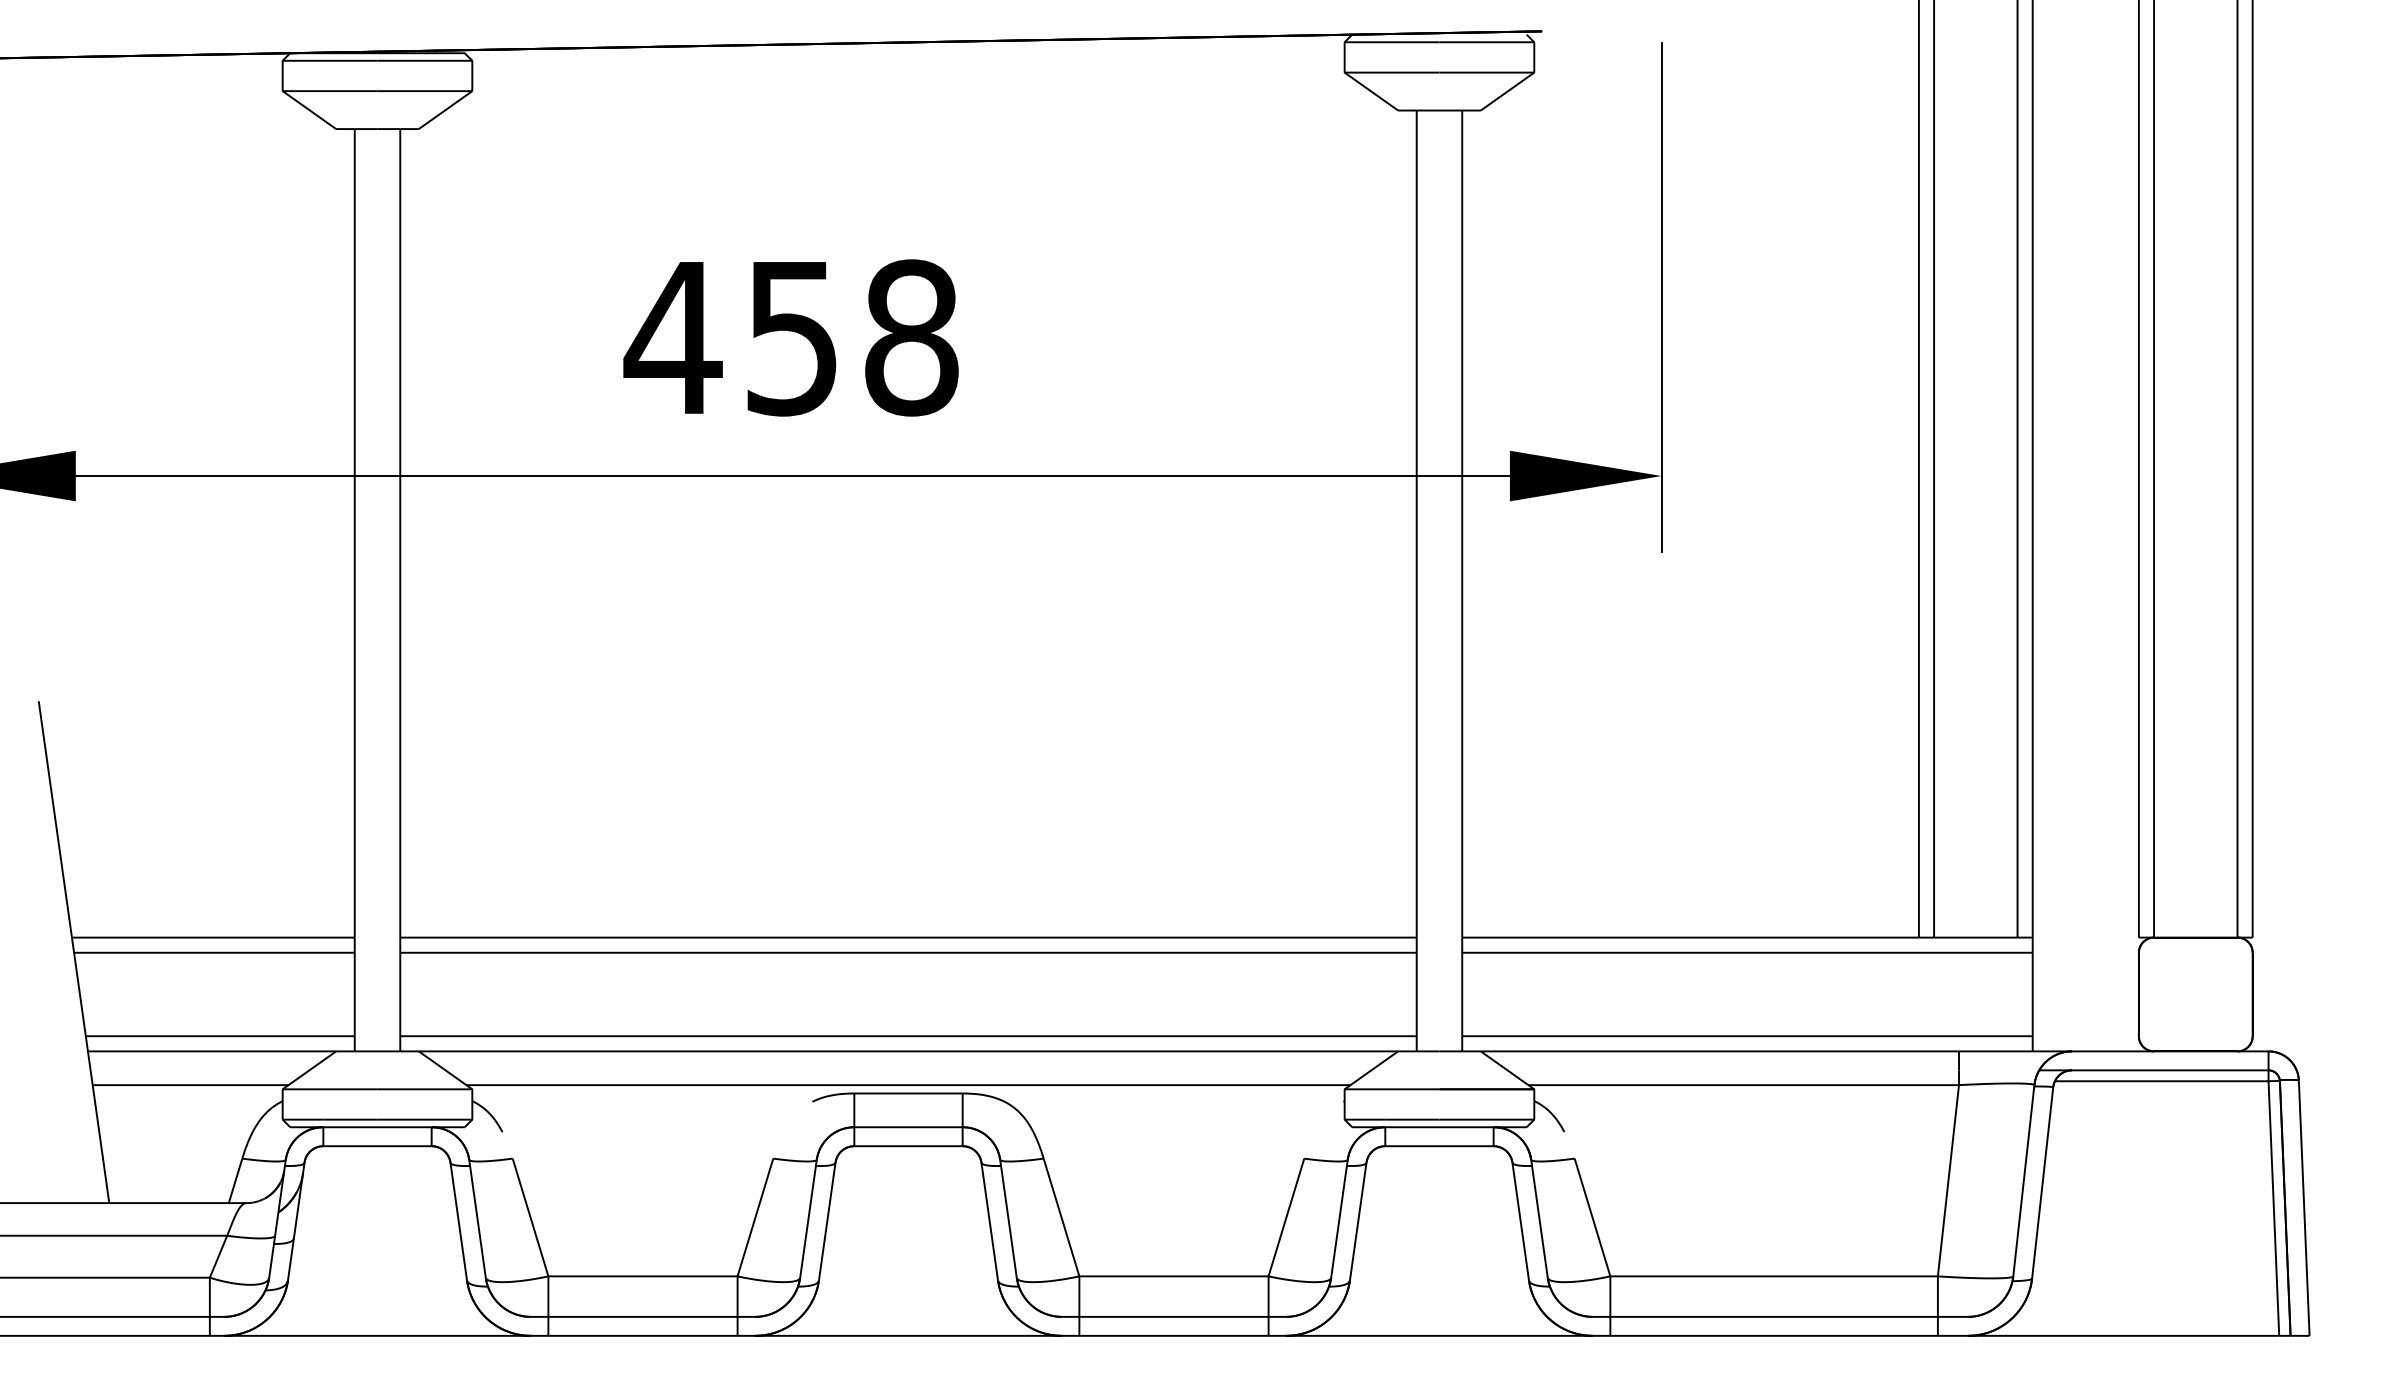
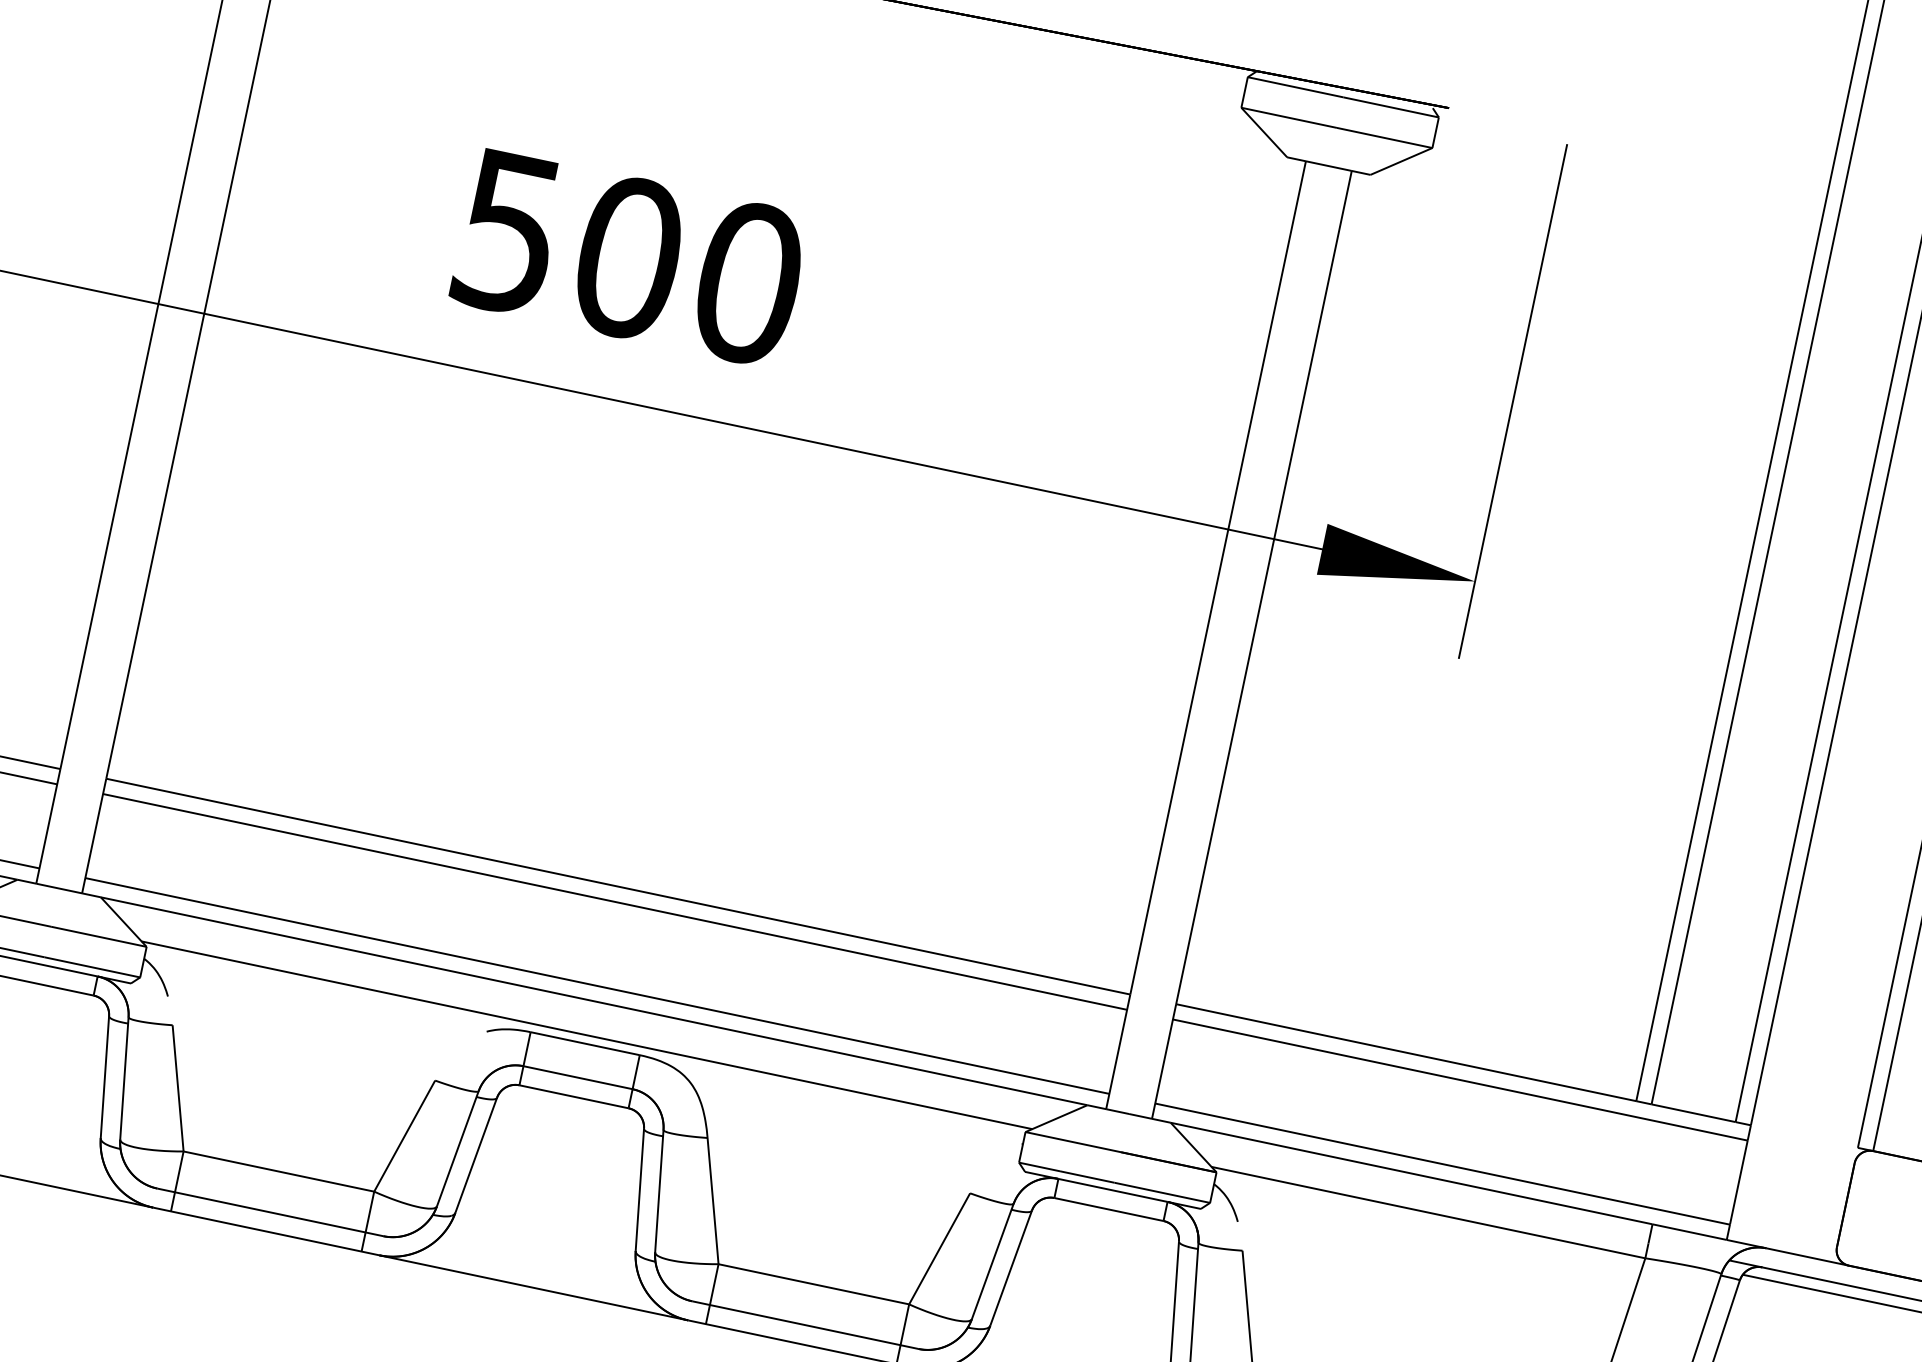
text: (791, 337) -> (627, 257), 458 -> 500

